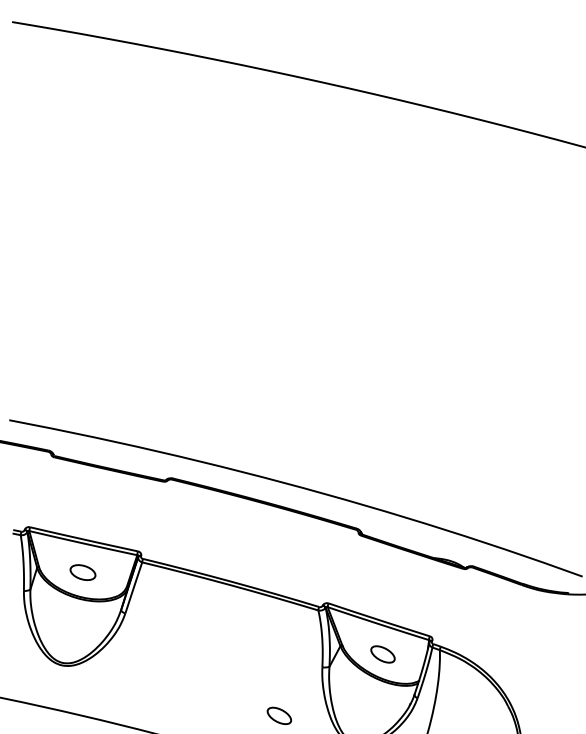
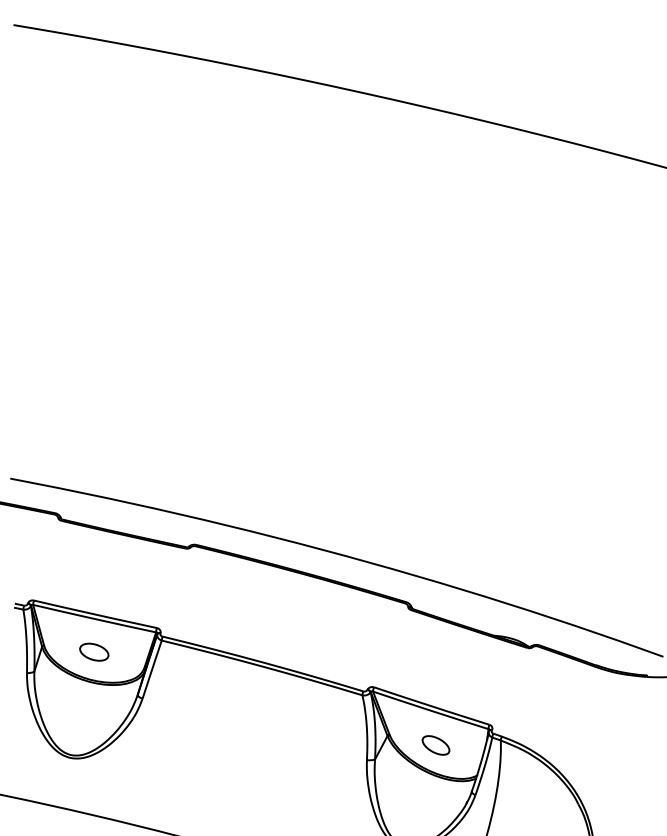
part: (278, 715) -> (317, 815), removed

